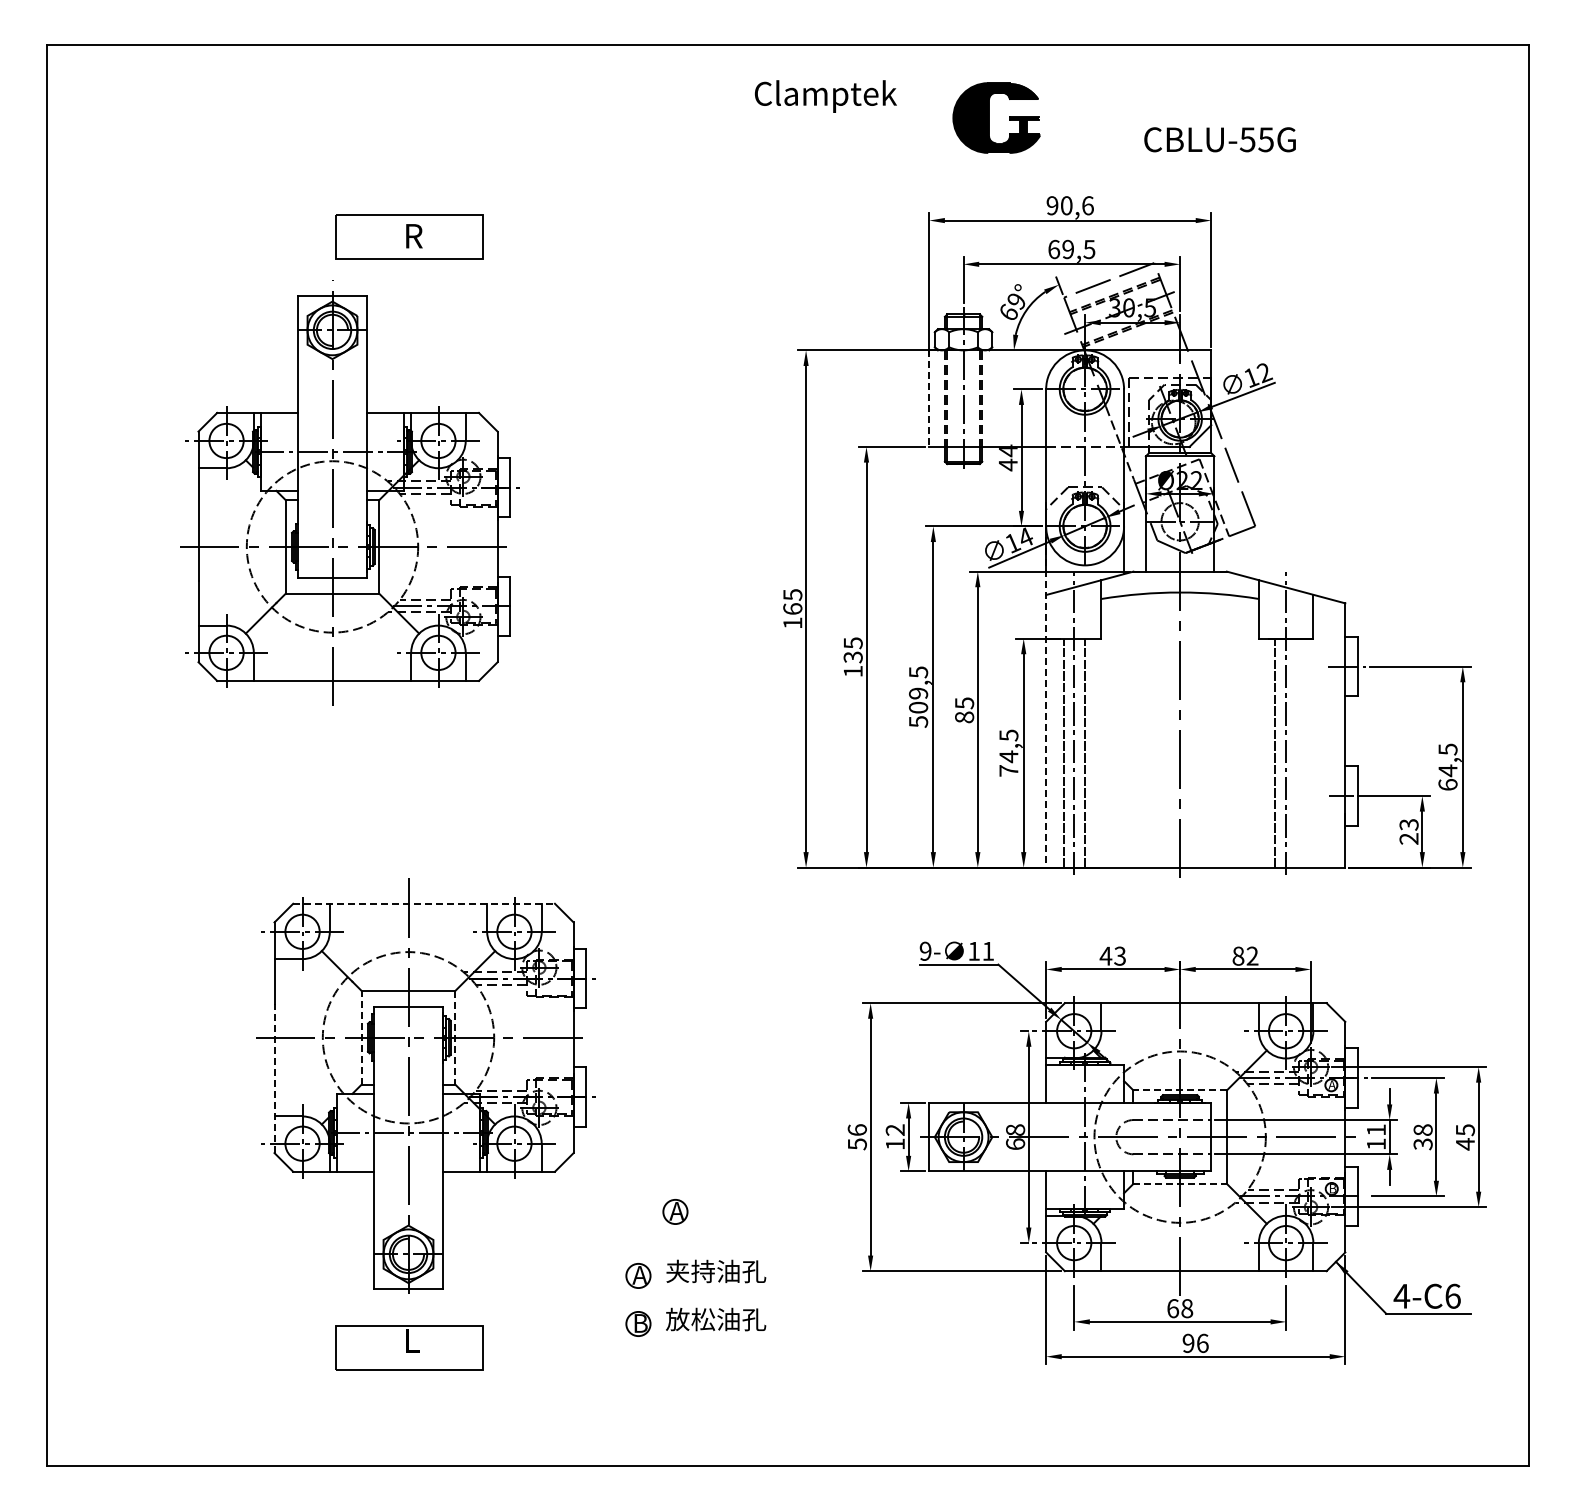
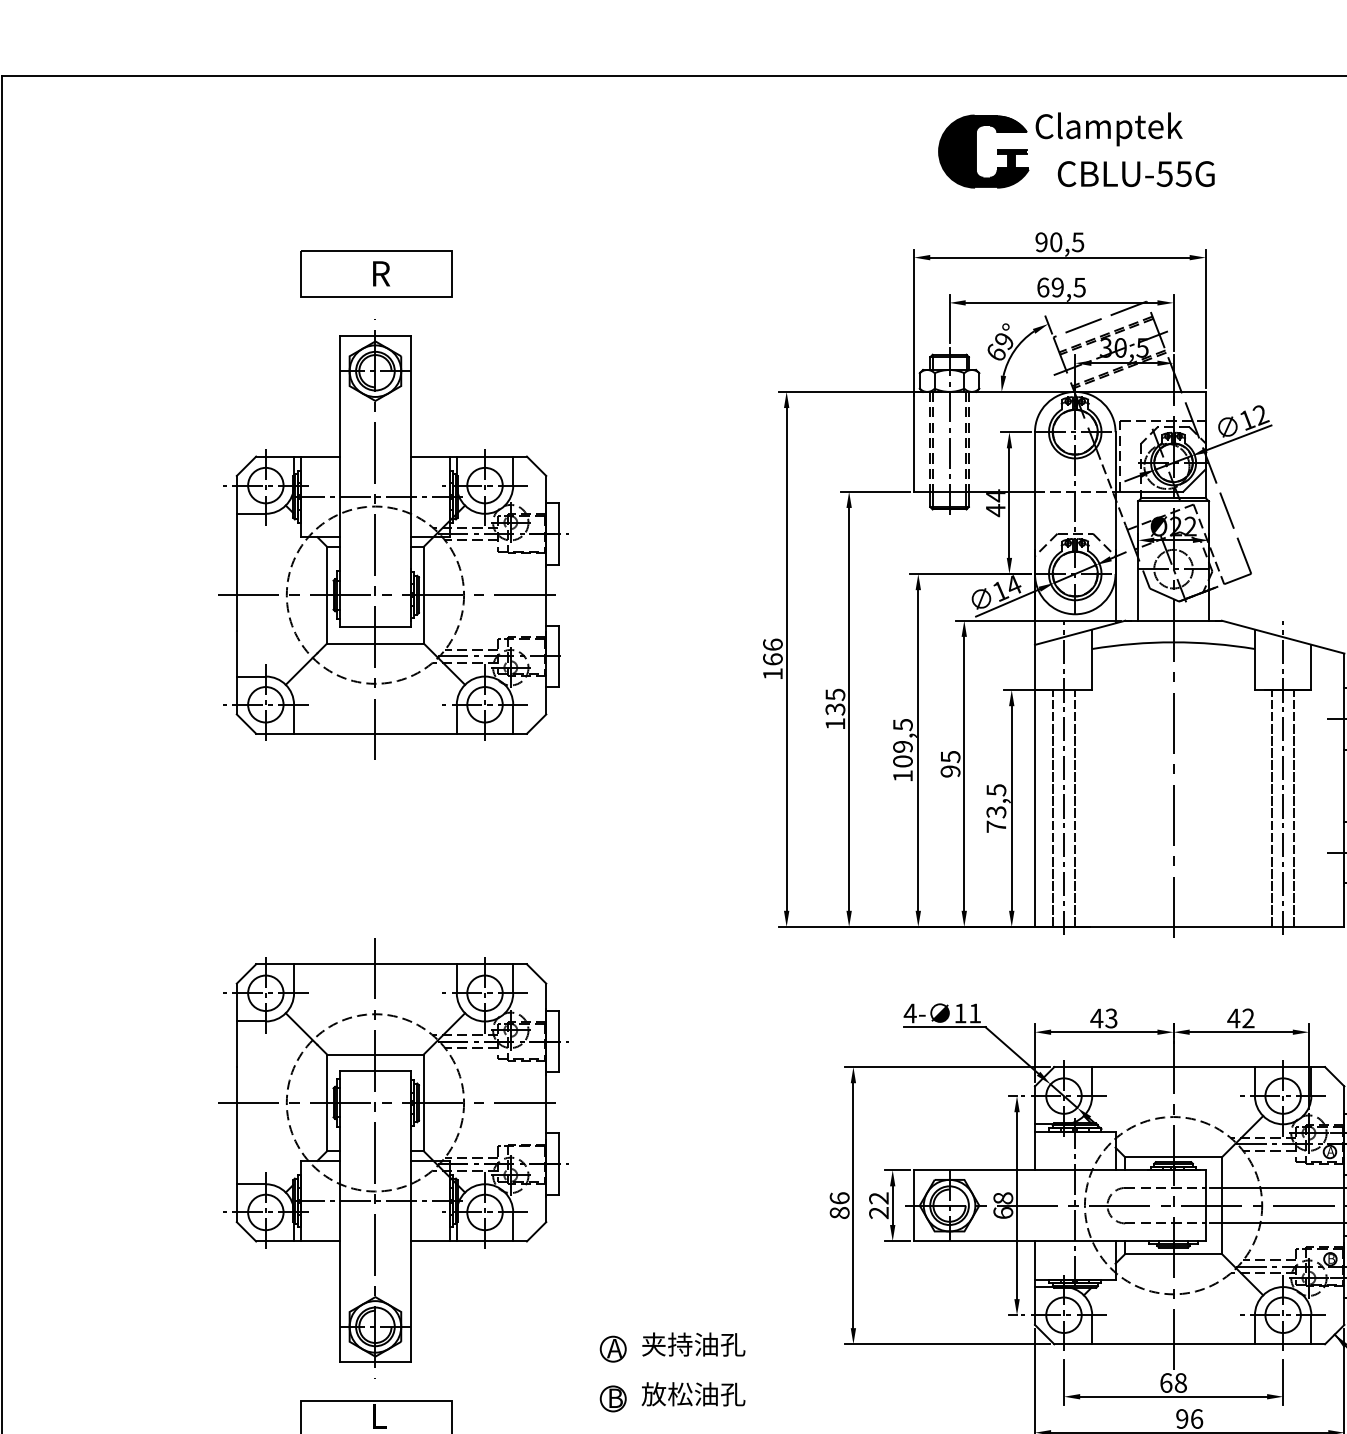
text: (825, 96) -> (1108, 129), moved
text: (1219, 139) -> (1135, 173), moved
text: (1087, 205) -> (1077, 242), 90,6 -> 90,5
line: (929, 399) -> (914, 442), dashed -> solid
part: (349, 492) -> (393, 538), moved
text: (792, 594) -> (772, 644), 165 -> 166
line: (1046, 697) -> (1035, 750), dashed -> solid
text: (964, 717) -> (950, 771), 85 -> 95
text: (918, 721) -> (902, 775), 509,5 -> 109,5
line: (1296, 752) -> (1293, 807), added
text: (1008, 756) -> (996, 811), 74,5 -> 73,5
line: (424, 903) -> (391, 963), dashed -> solid
text: (925, 950) -> (910, 1012), 9- -> 4-
text: (1238, 955) -> (1233, 1017), 82 -> 42
line: (361, 1037) -> (326, 1102), dashed -> solid
line: (455, 1037) -> (424, 1102), dashed -> solid
line: (274, 1078) -> (236, 1144), dashed -> solid
line: (1180, 1090) -> (1173, 1157), dashed -> solid
text: (856, 1144) -> (838, 1213), 56 -> 86
text: (894, 1144) -> (878, 1213), 12 -> 22
line: (1180, 1183) -> (1173, 1253), dashed -> solid
part: (675, 1211) -> (651, 1282), removed

